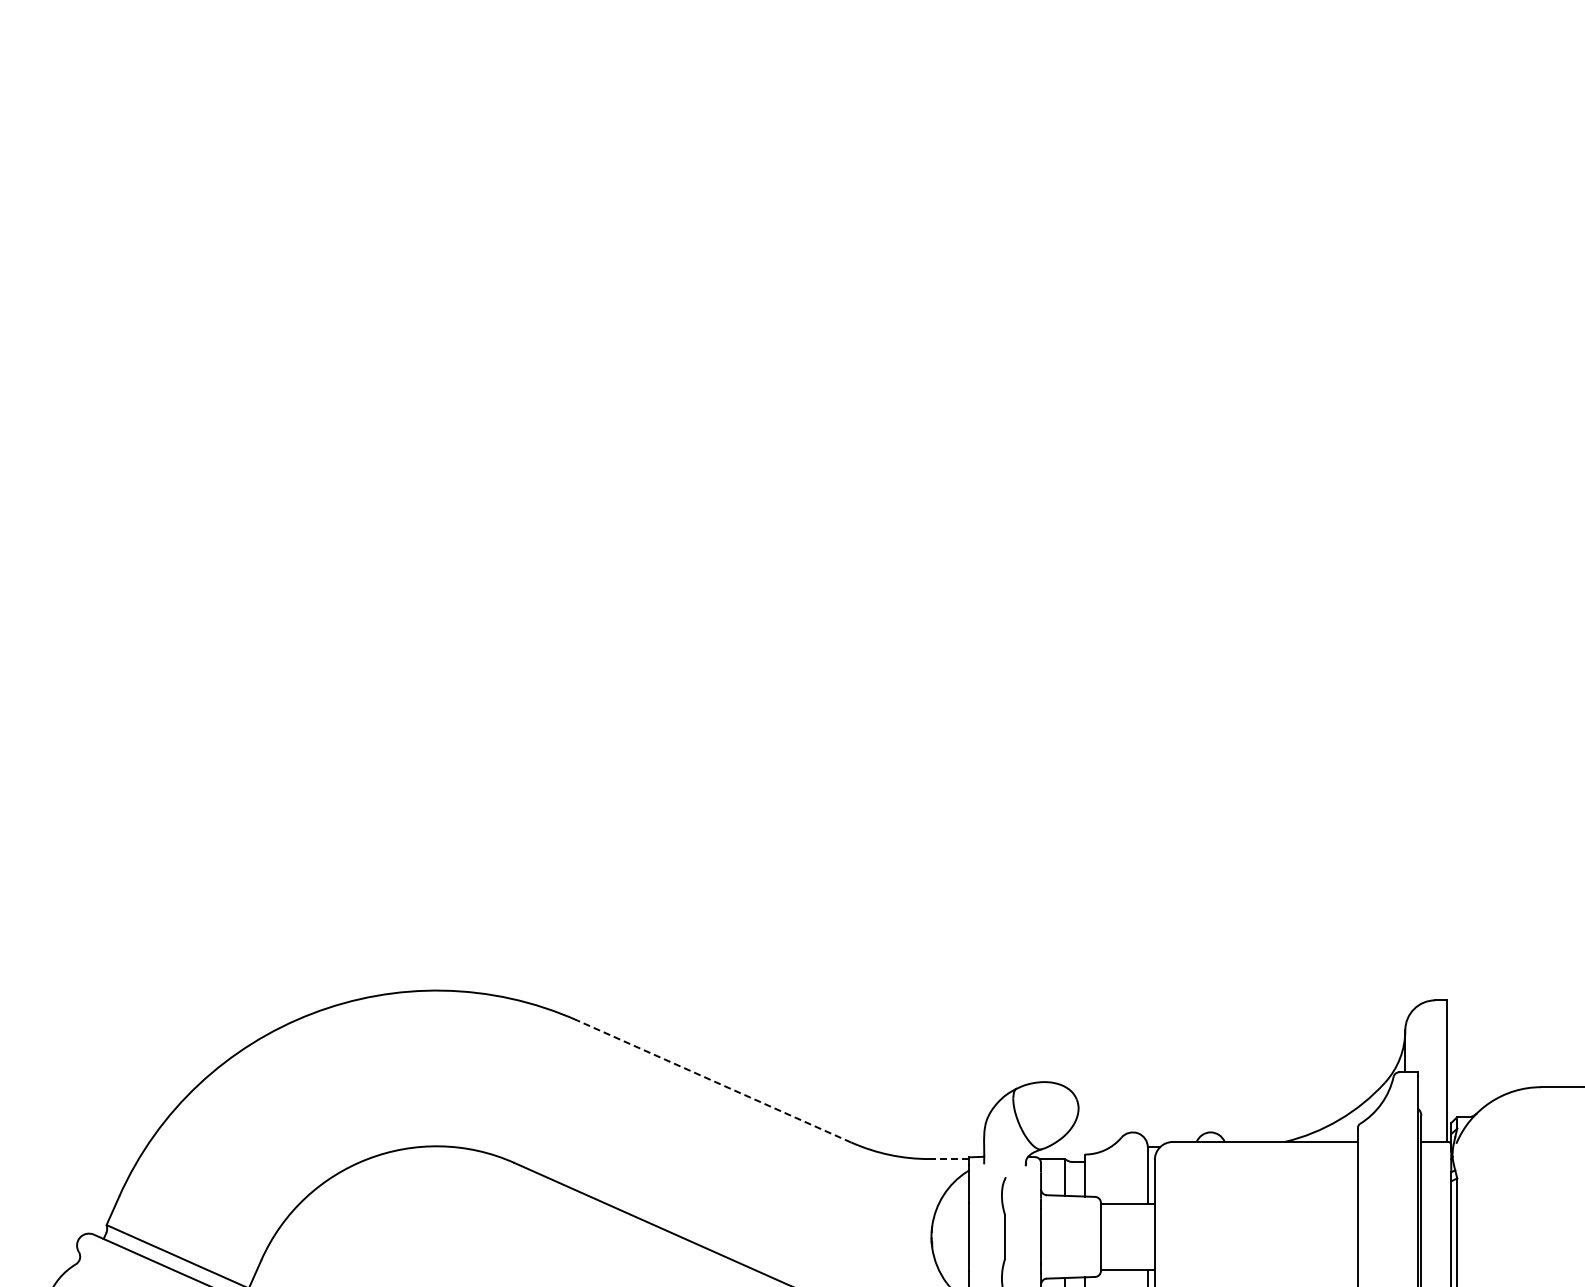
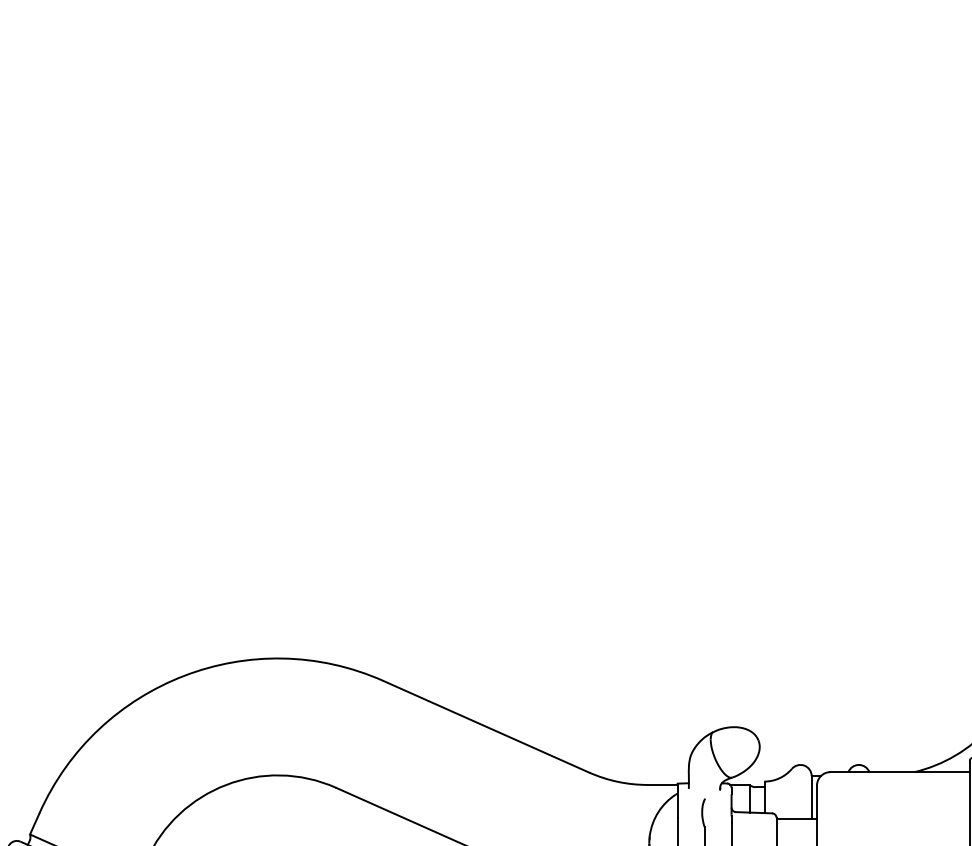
line: (714, 1081) -> (486, 726), dashed -> solid
line: (949, 1159) -> (662, 785), dashed -> solid

